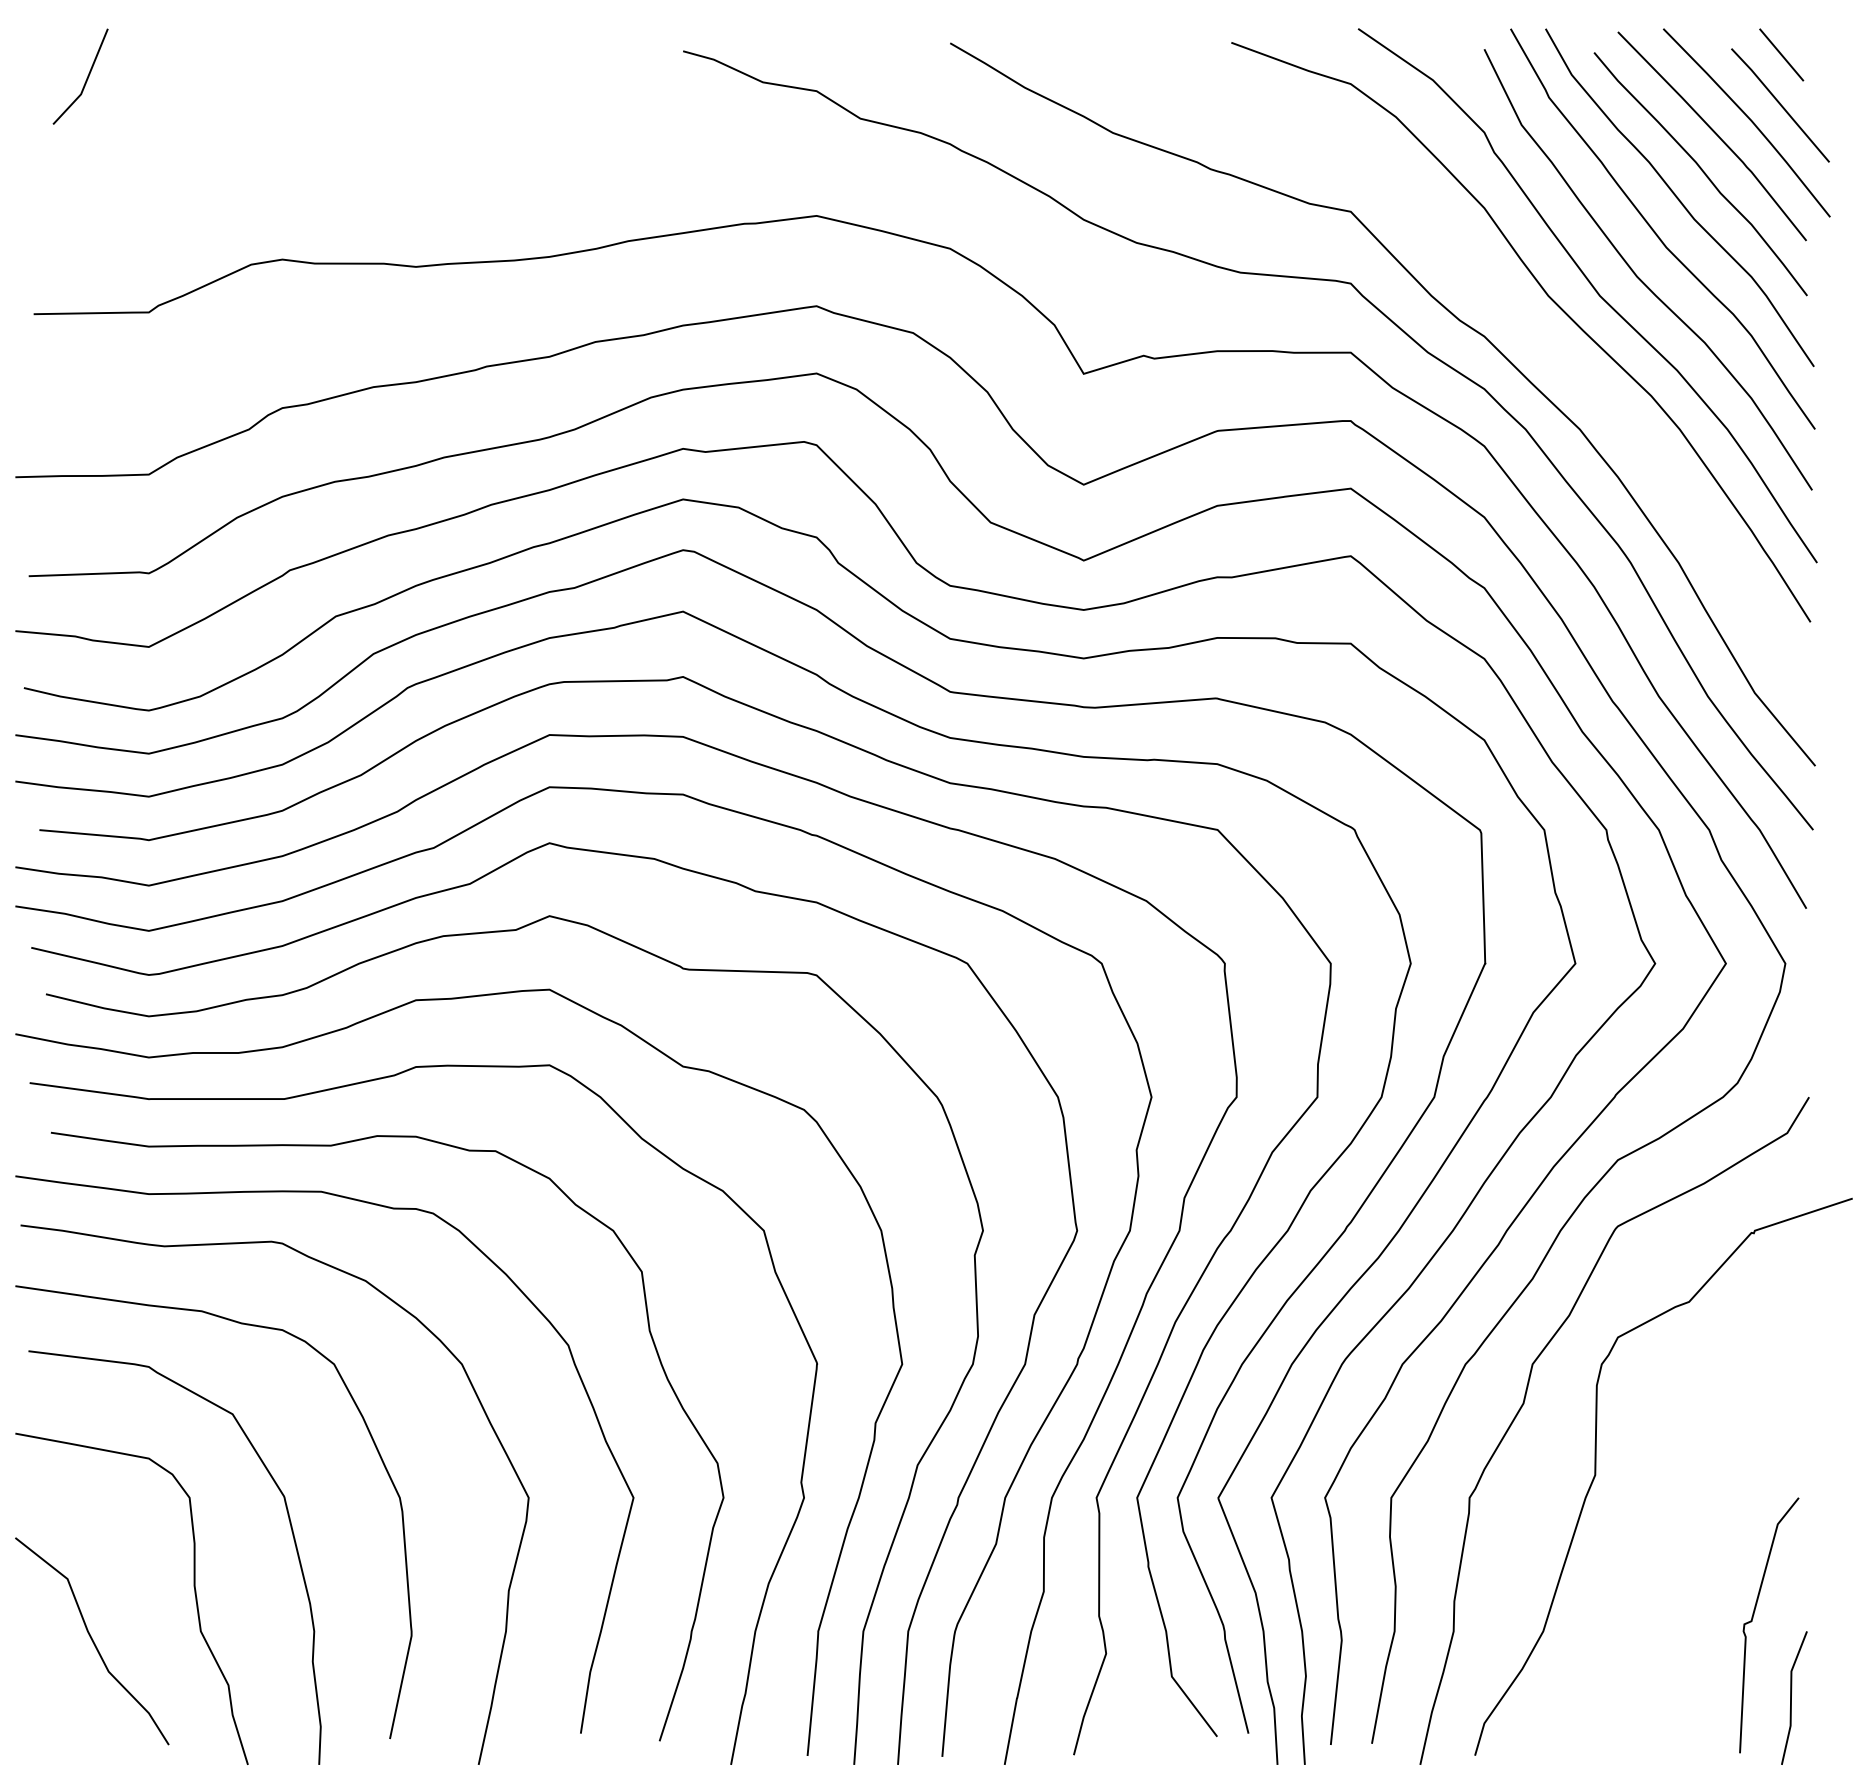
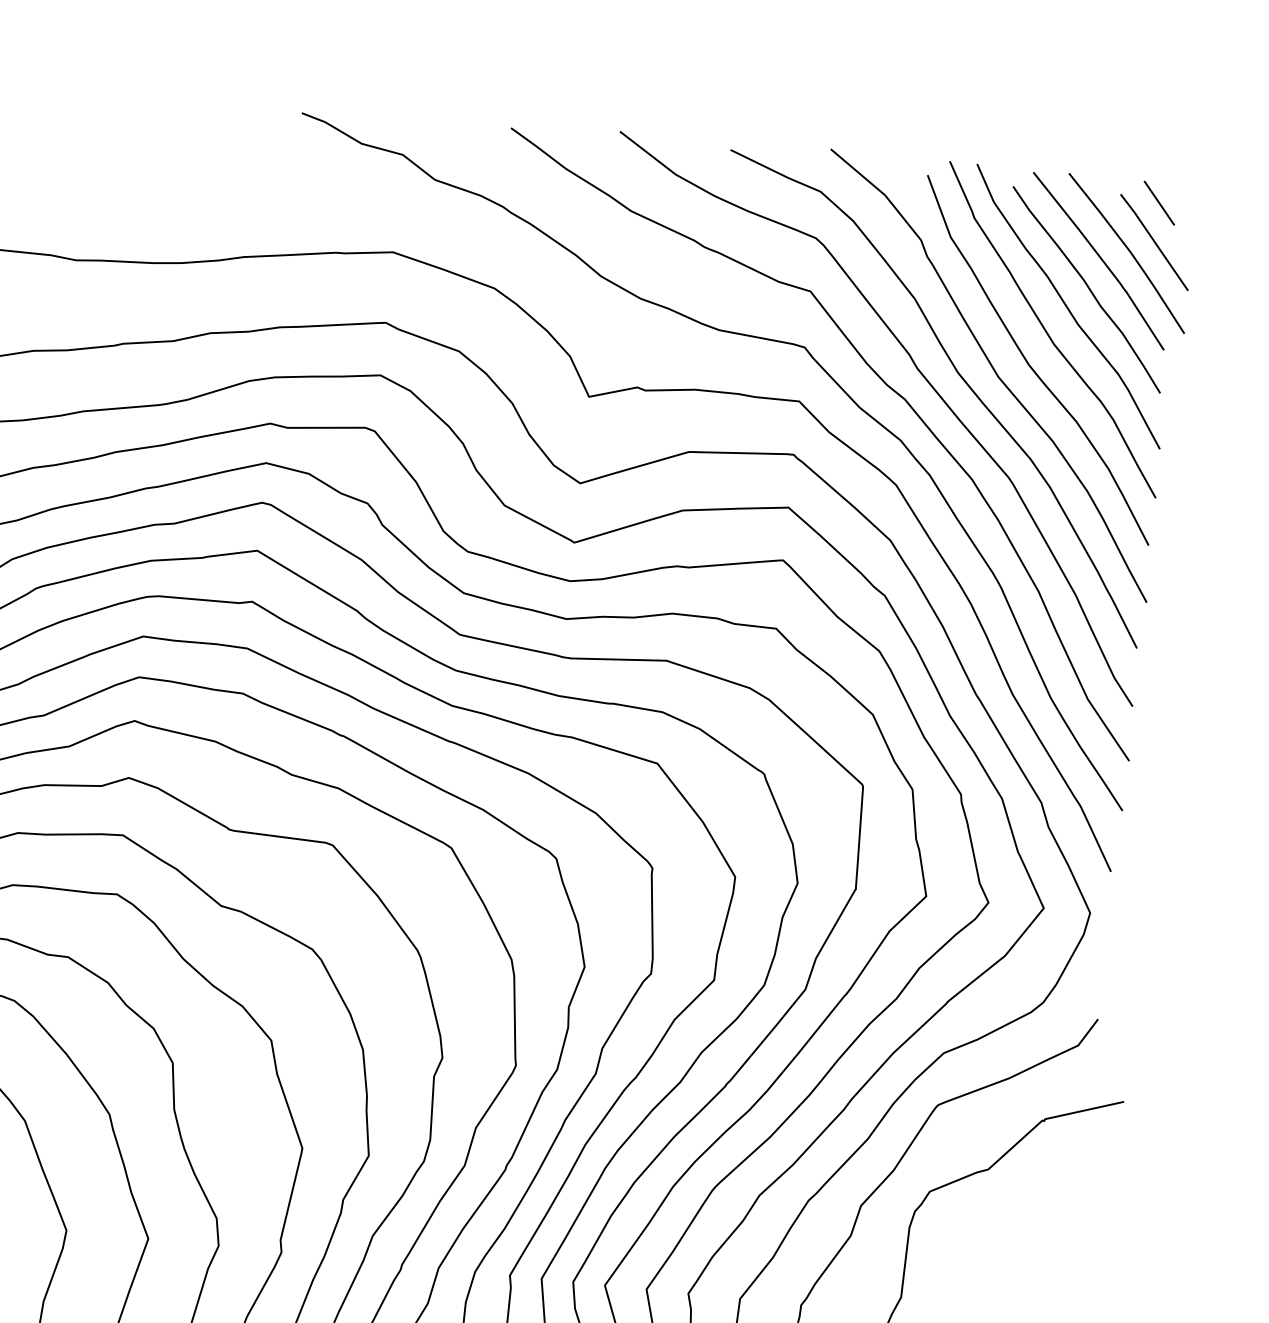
curve: (1506, 307) -> (924, 378), added

